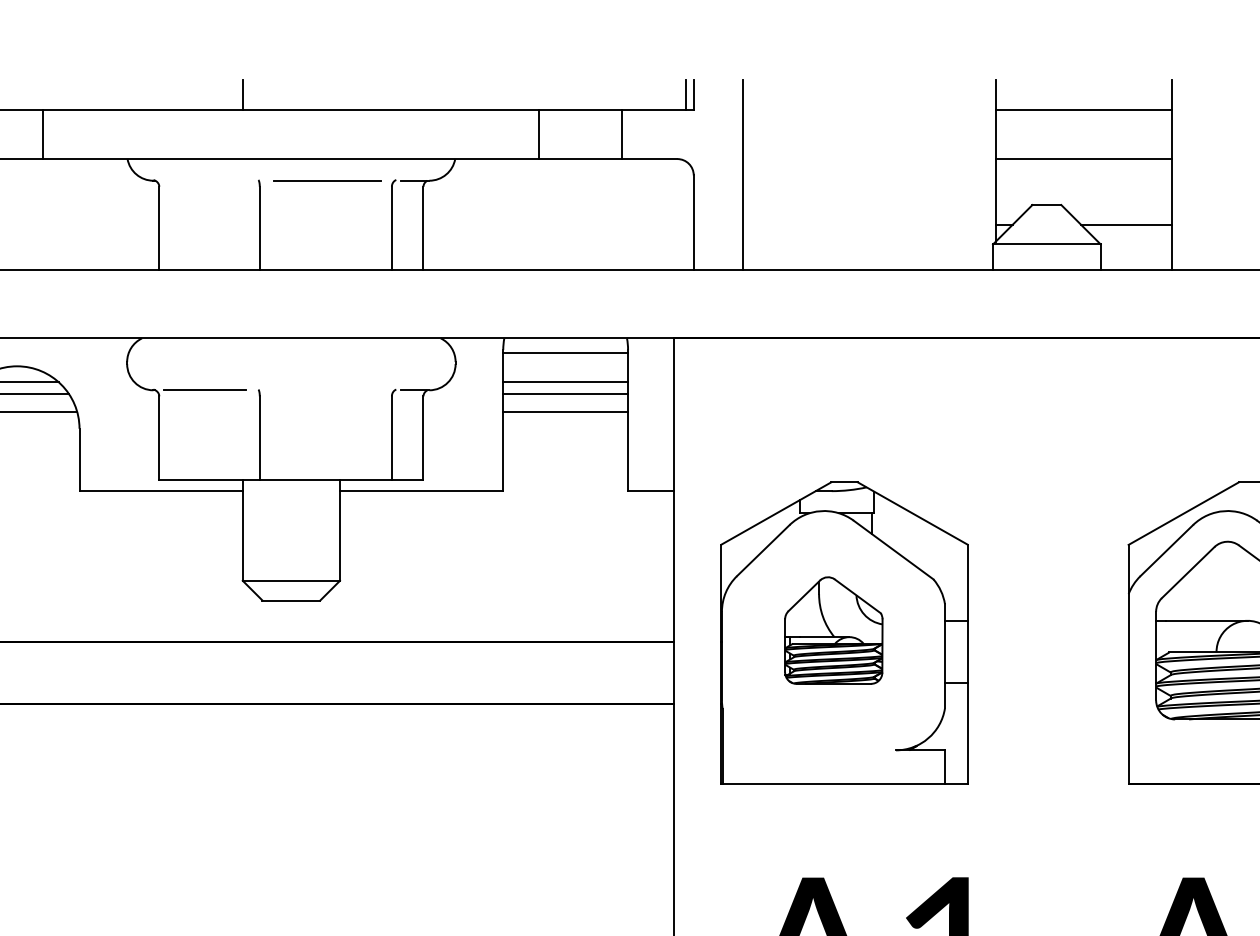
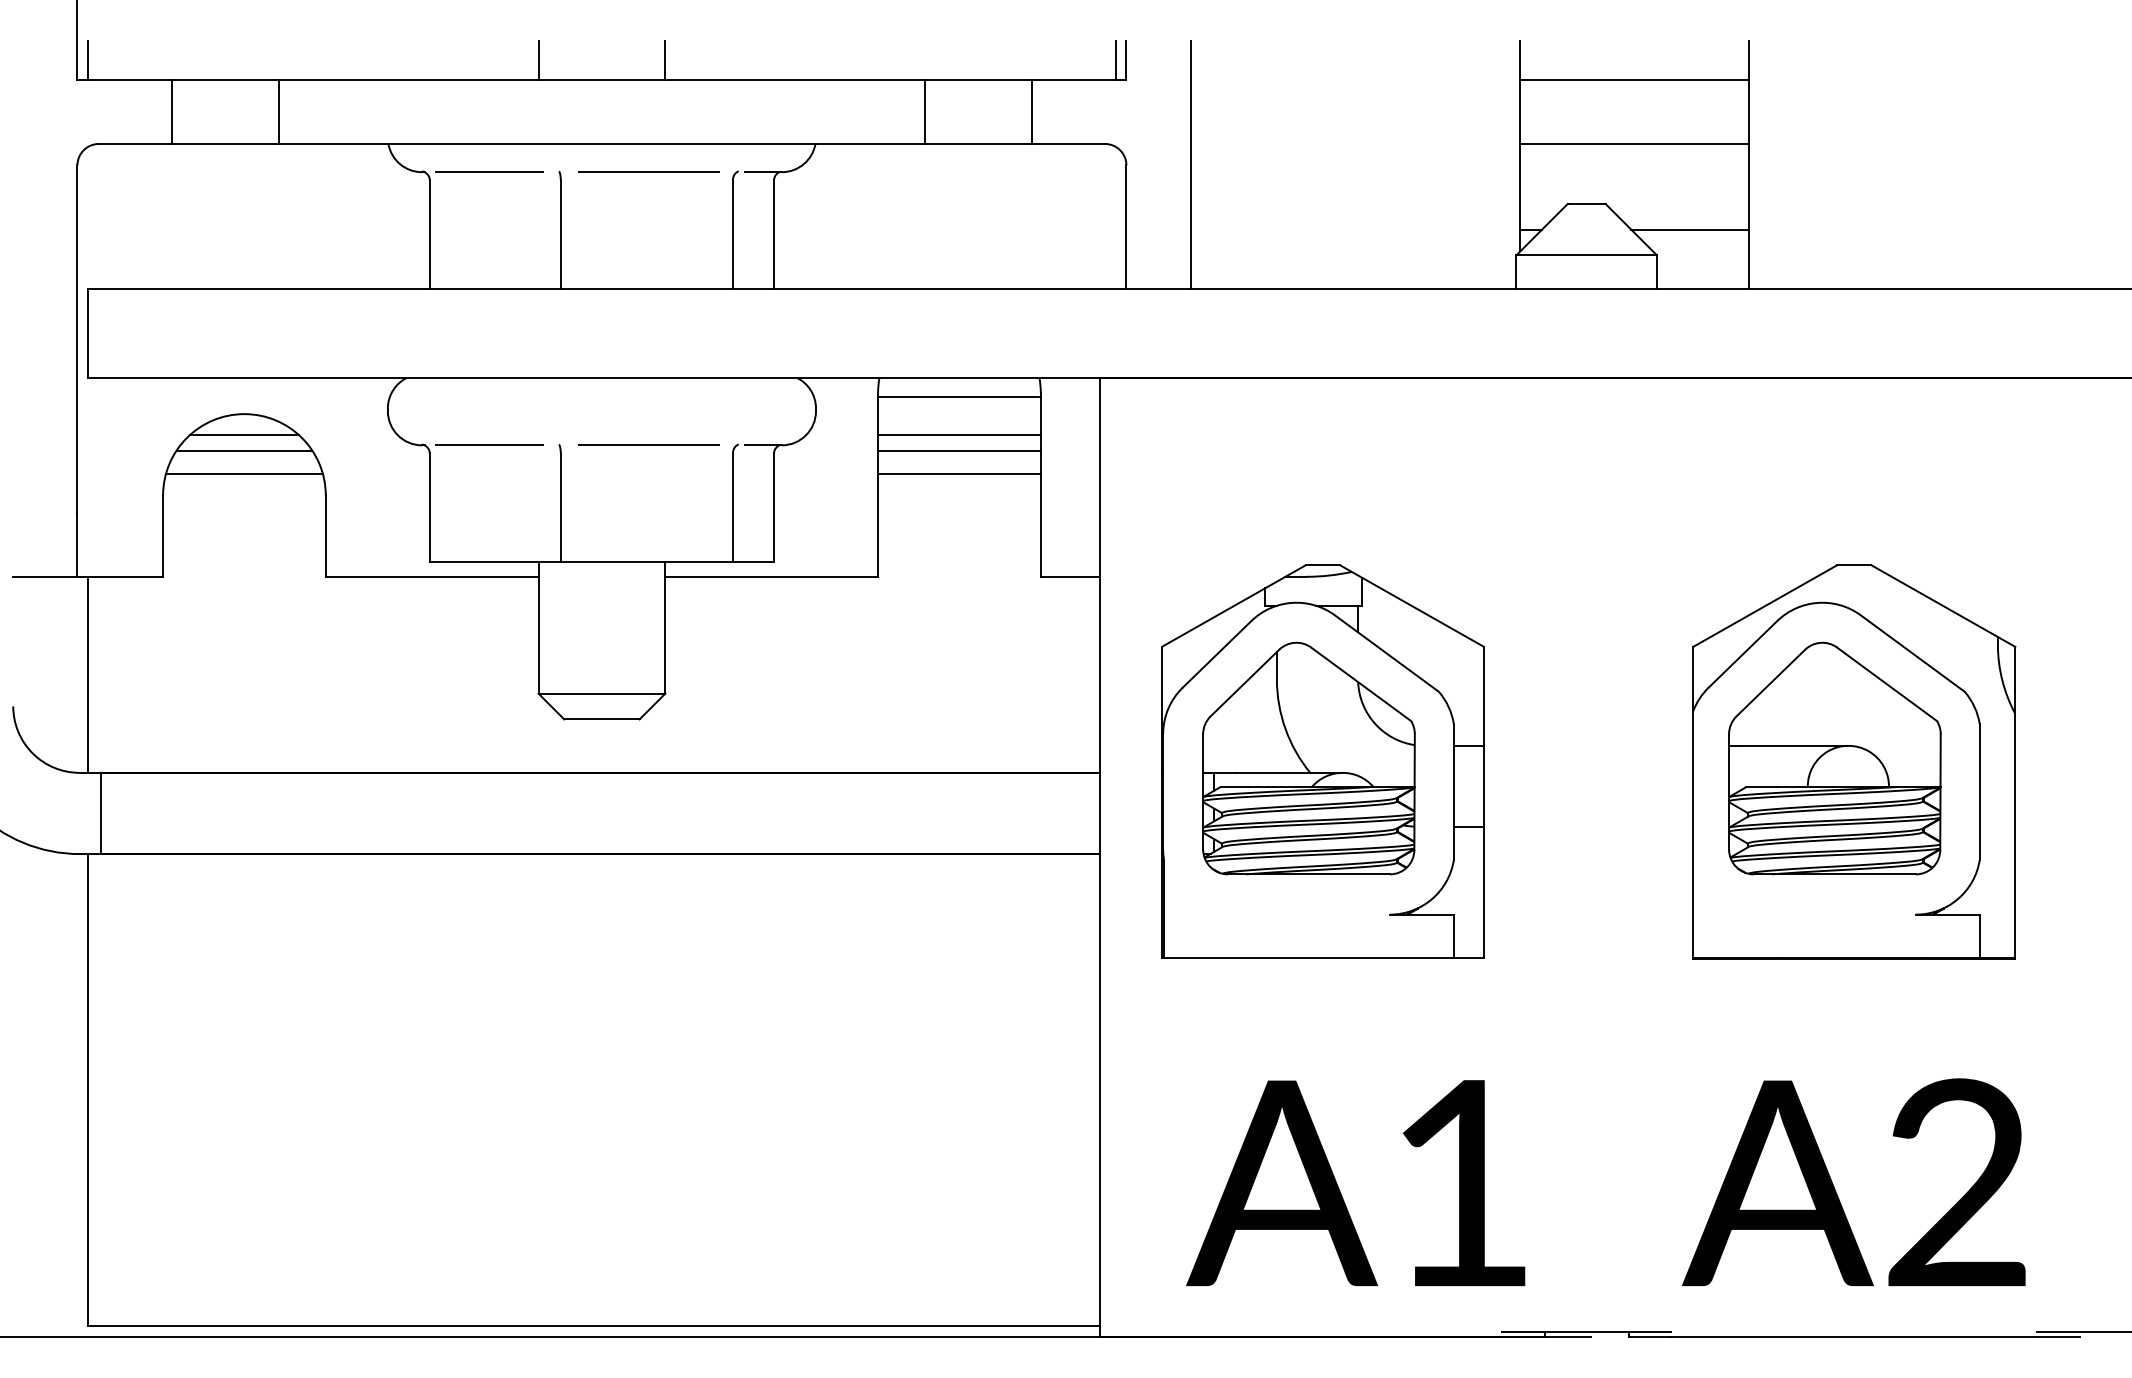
line: (340, 95) -> (665, 60), added
line: (205, 180) -> (489, 172), added
line: (327, 390) -> (649, 445), added
part: (833, 630) -> (1308, 758), size x1.67

